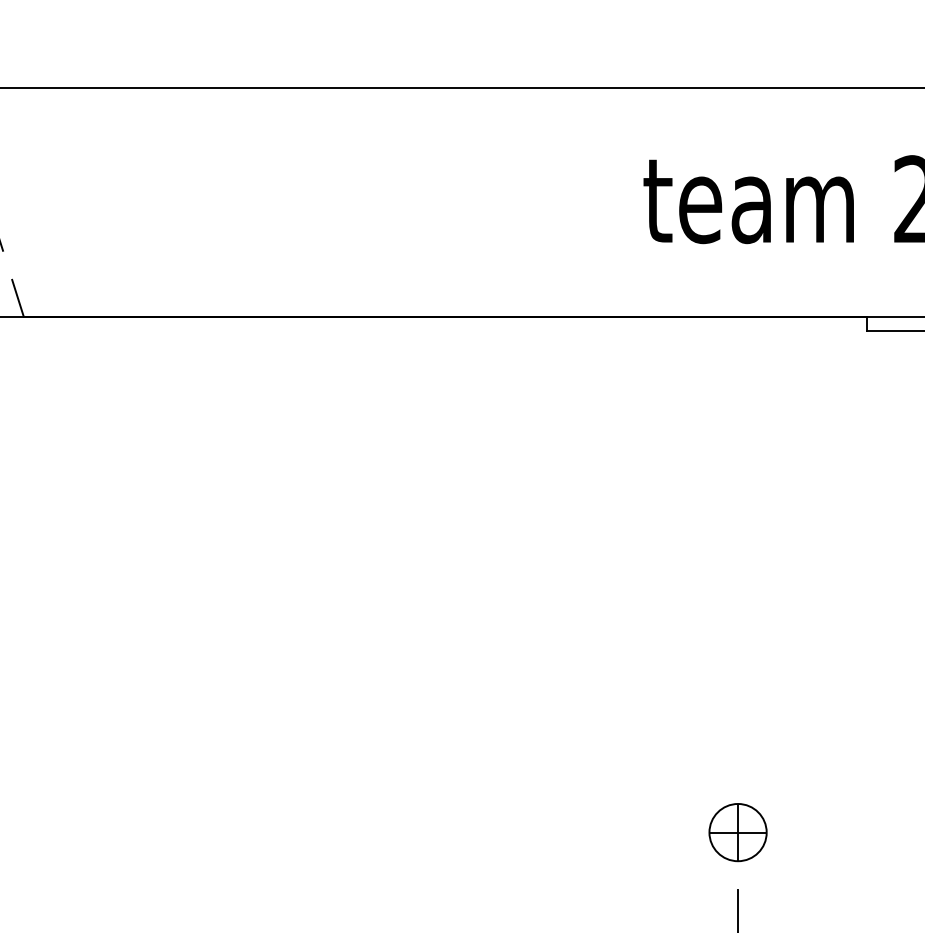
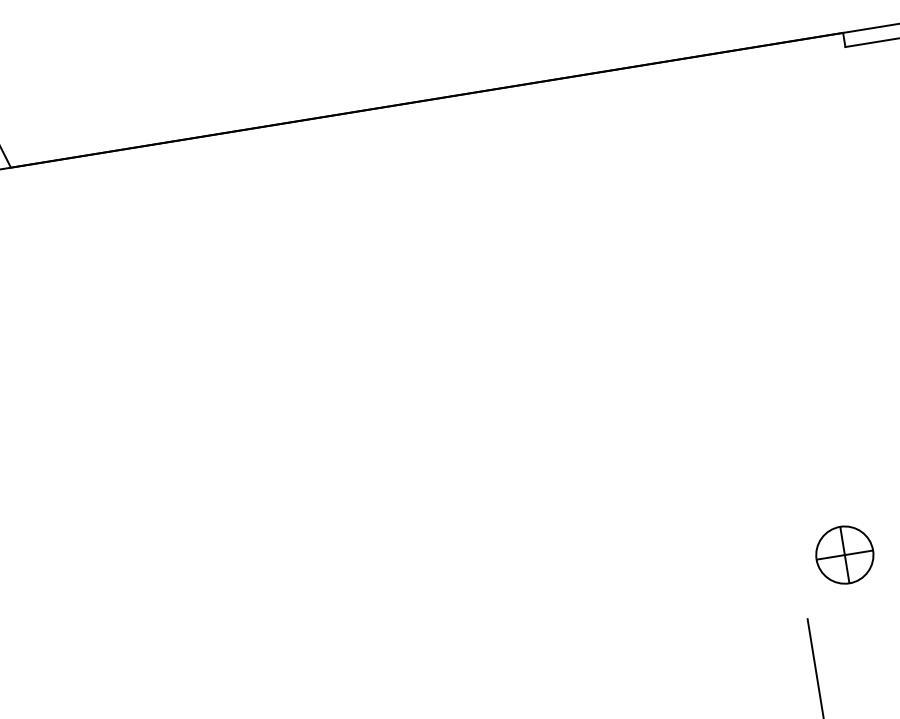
part: (737, 832) -> (844, 555), moved

